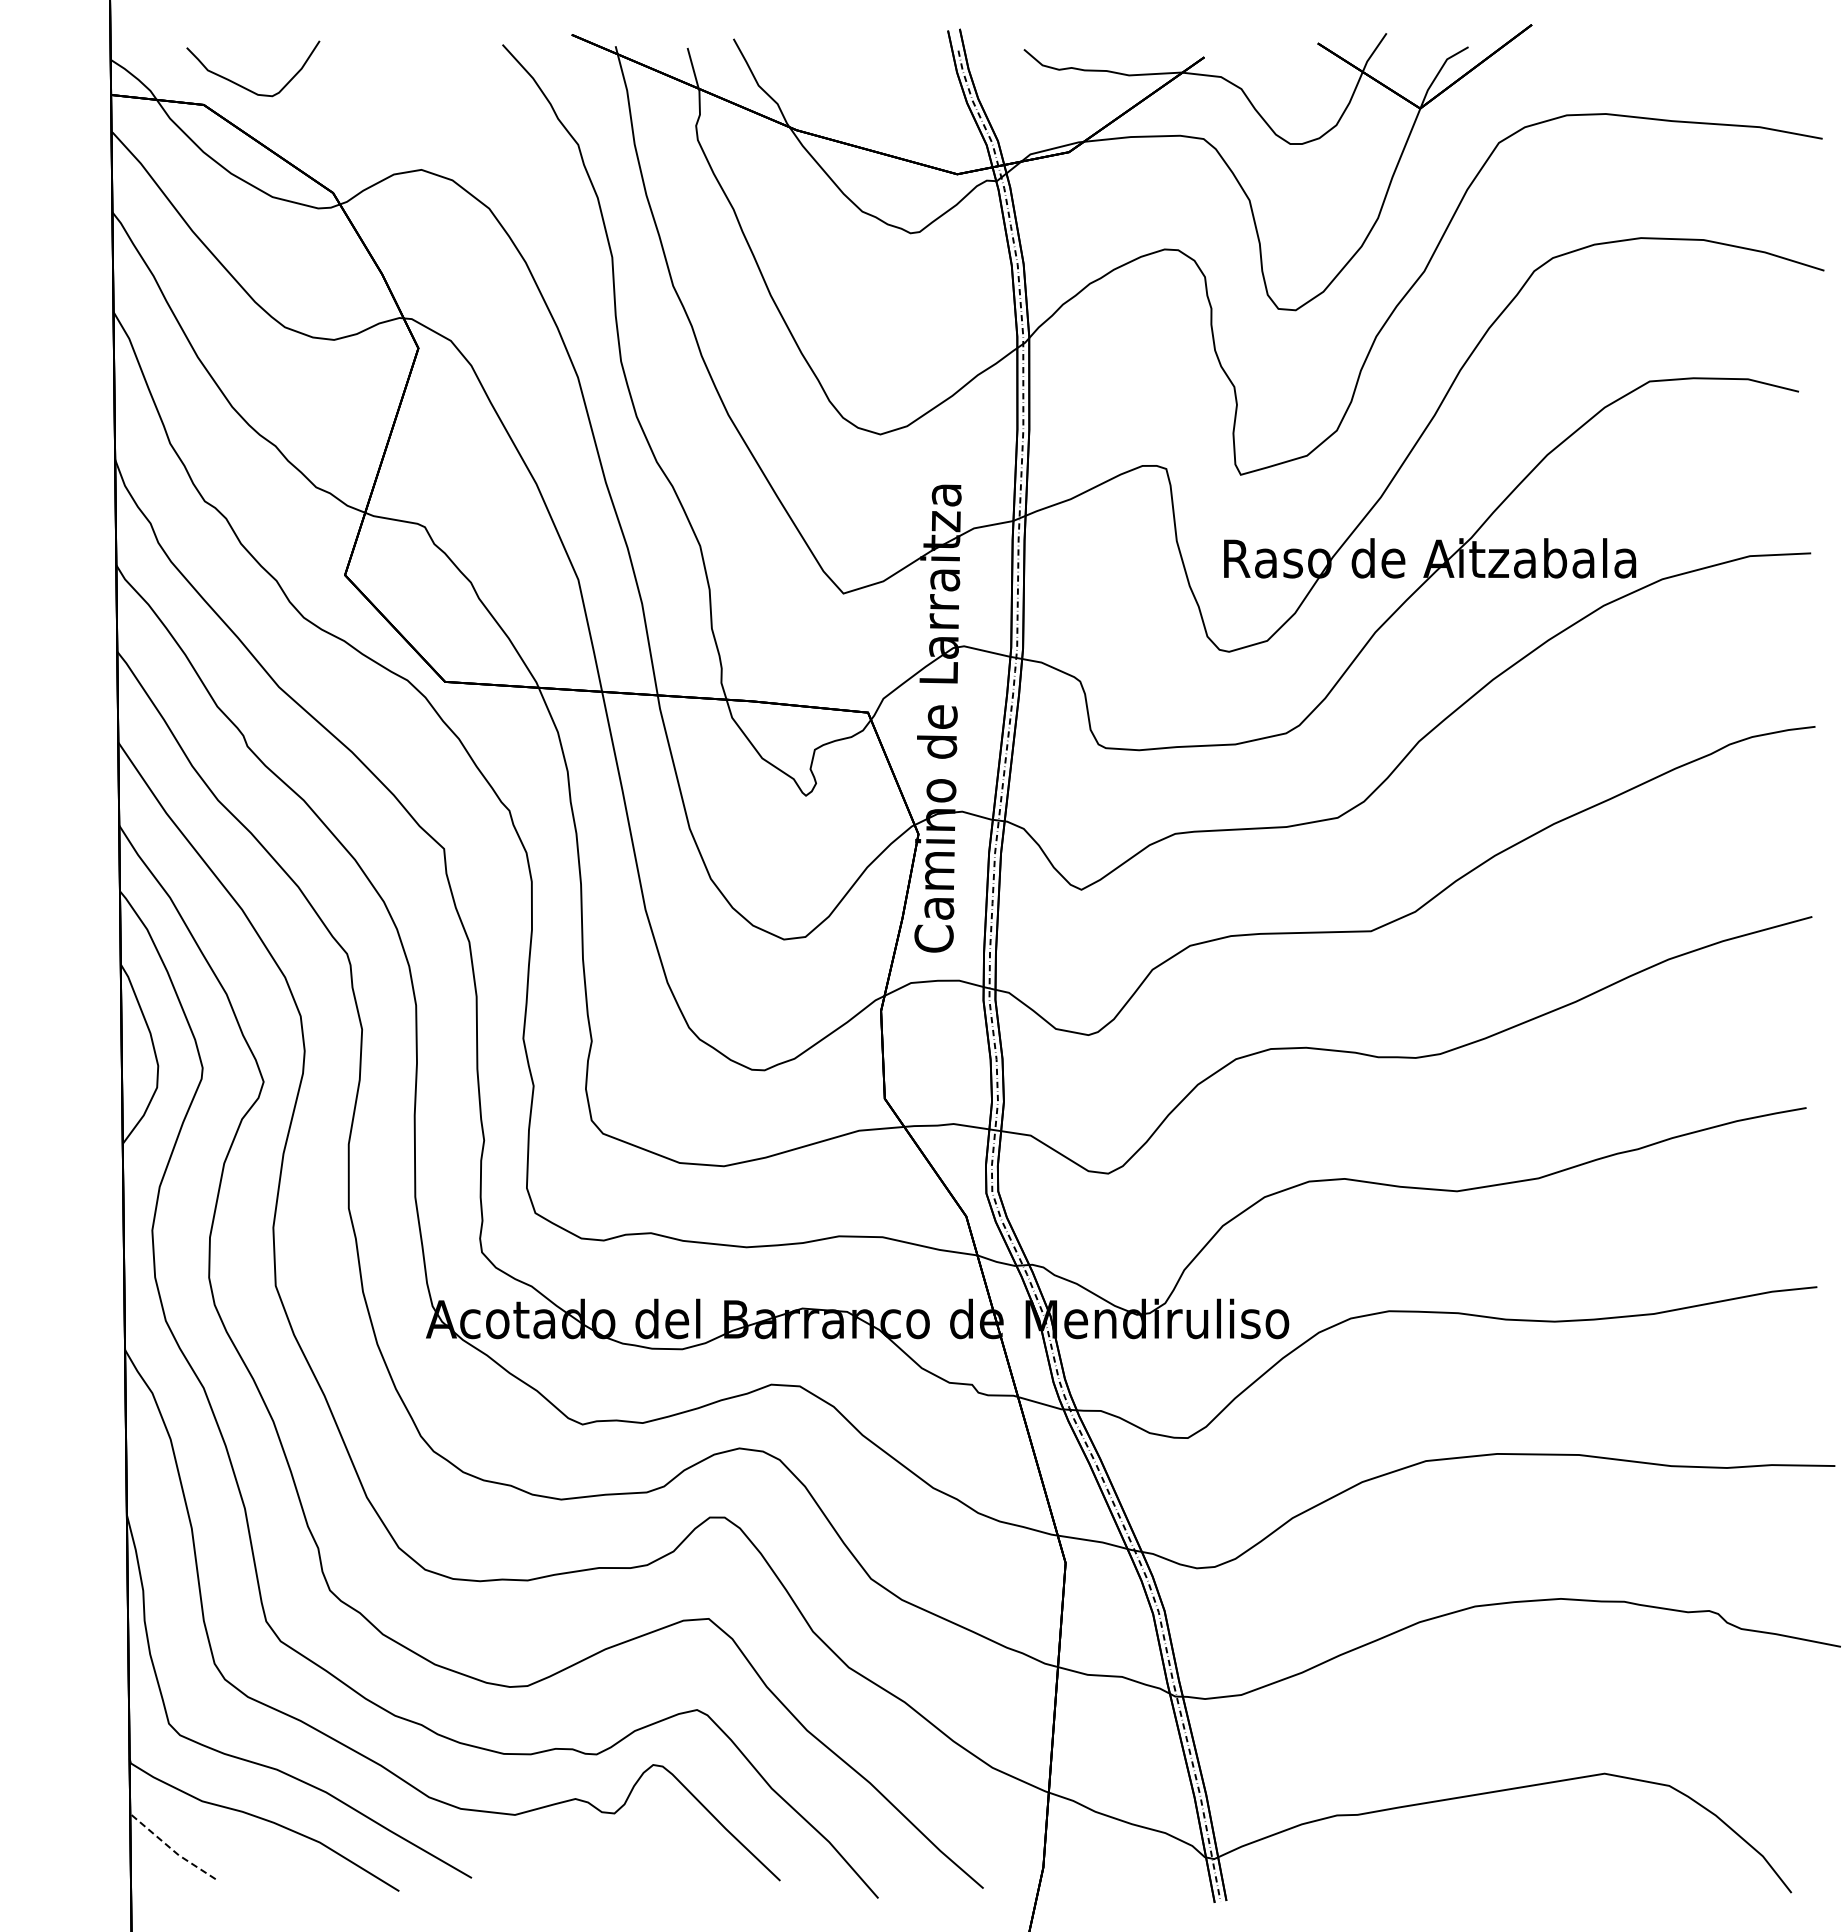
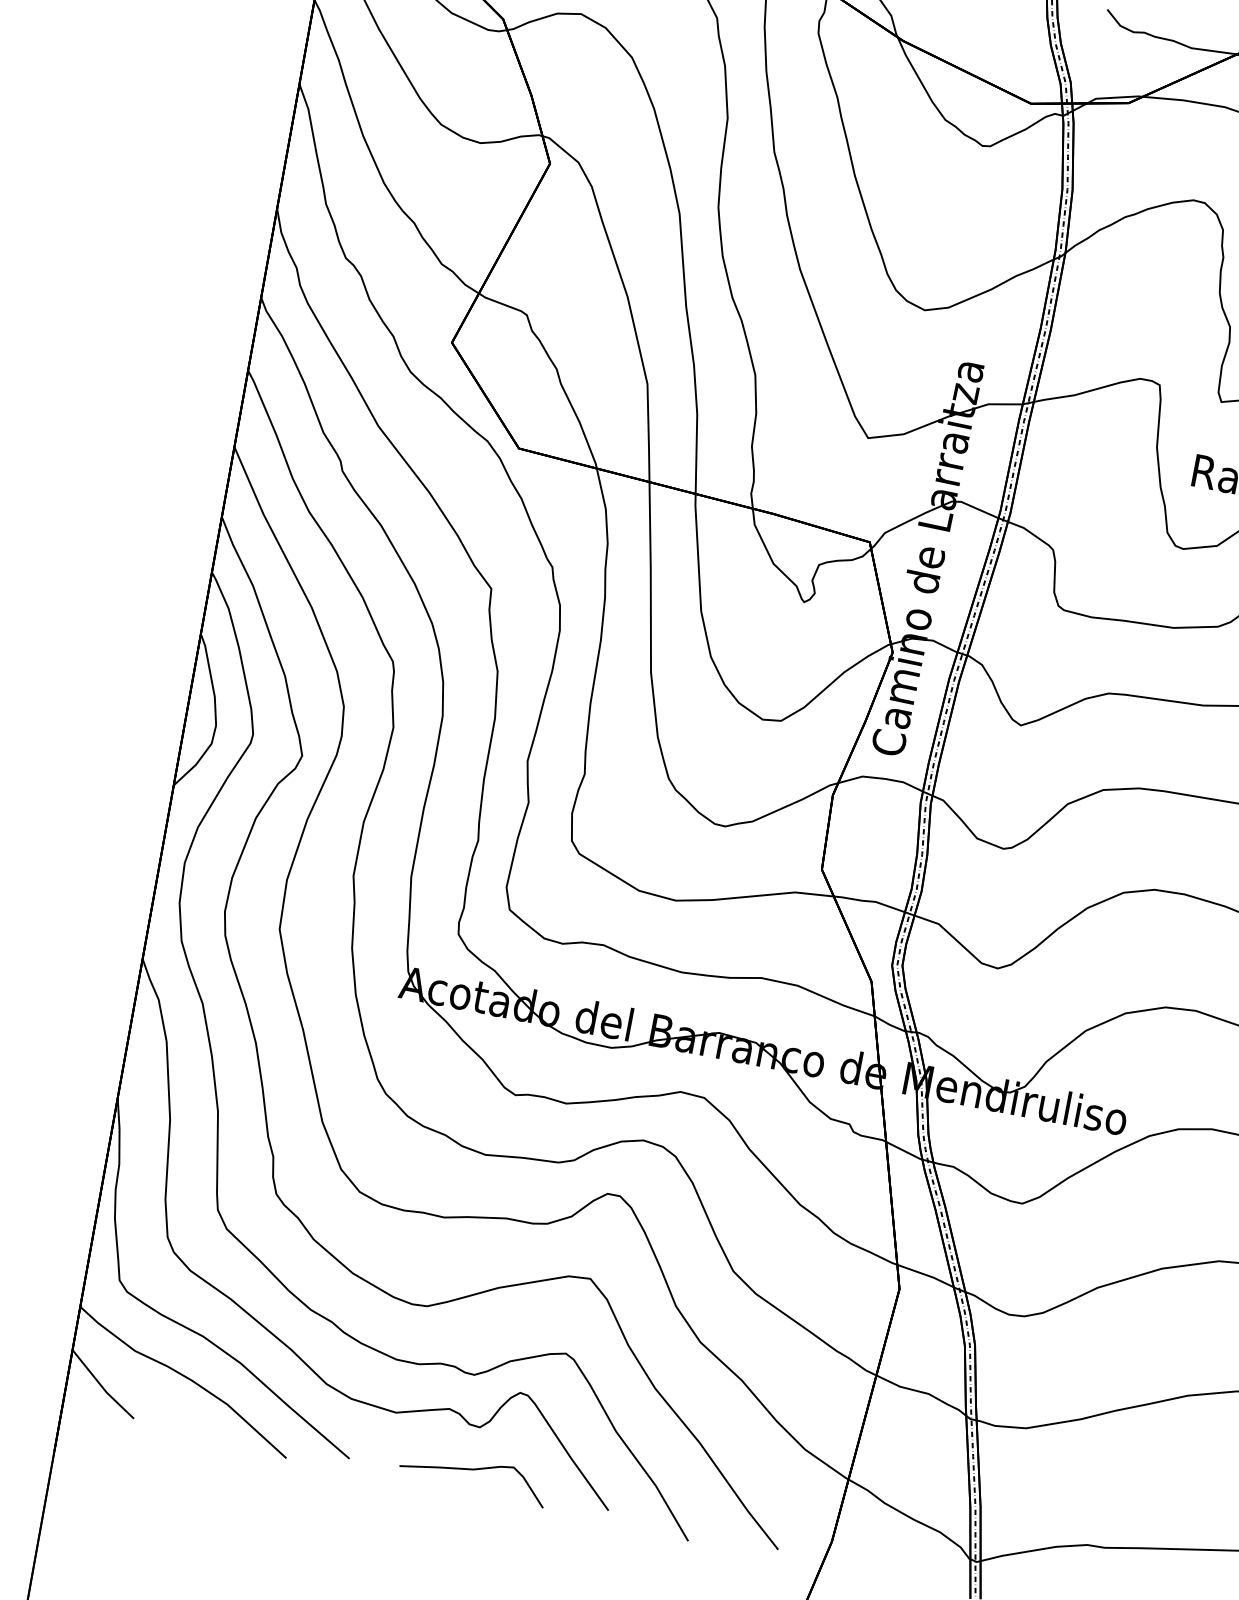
line: (171, 1849) -> (101, 1386), dashed -> solid
curve: (616, 1864) -> (473, 1470), added

